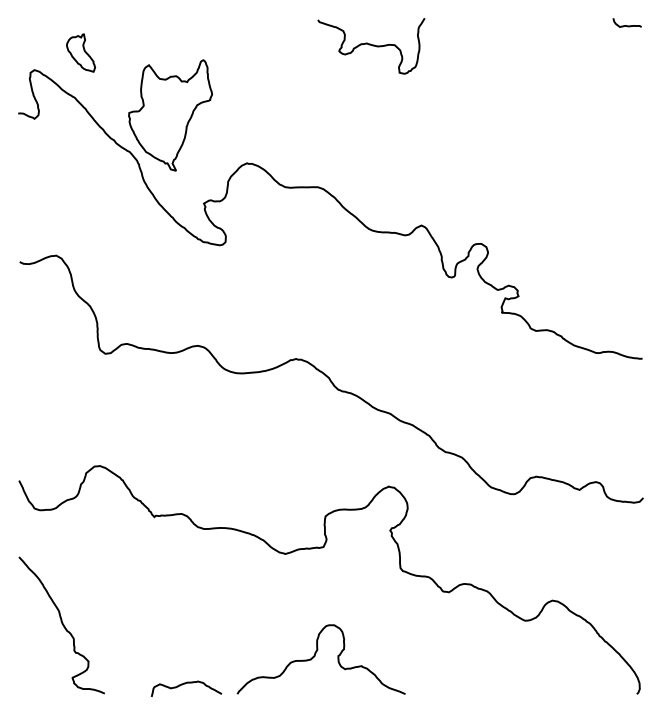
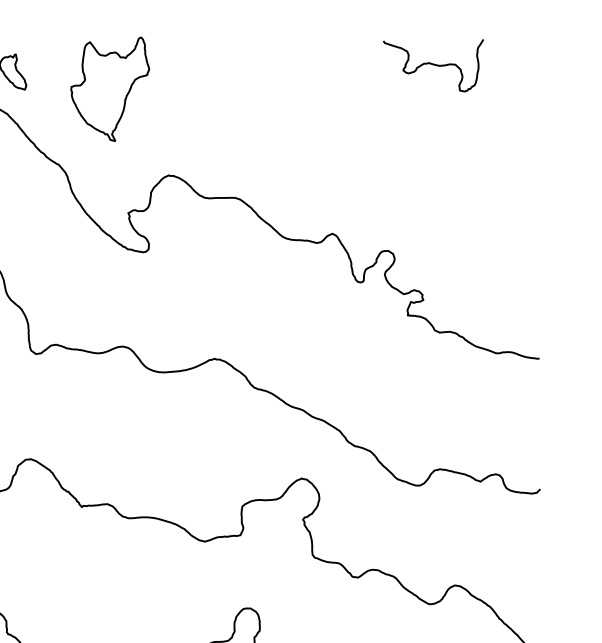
curve: (626, 25) -> (524, 46), removed
curve: (371, 45) -> (433, 64), moved
part: (170, 115) -> (110, 89), moved

